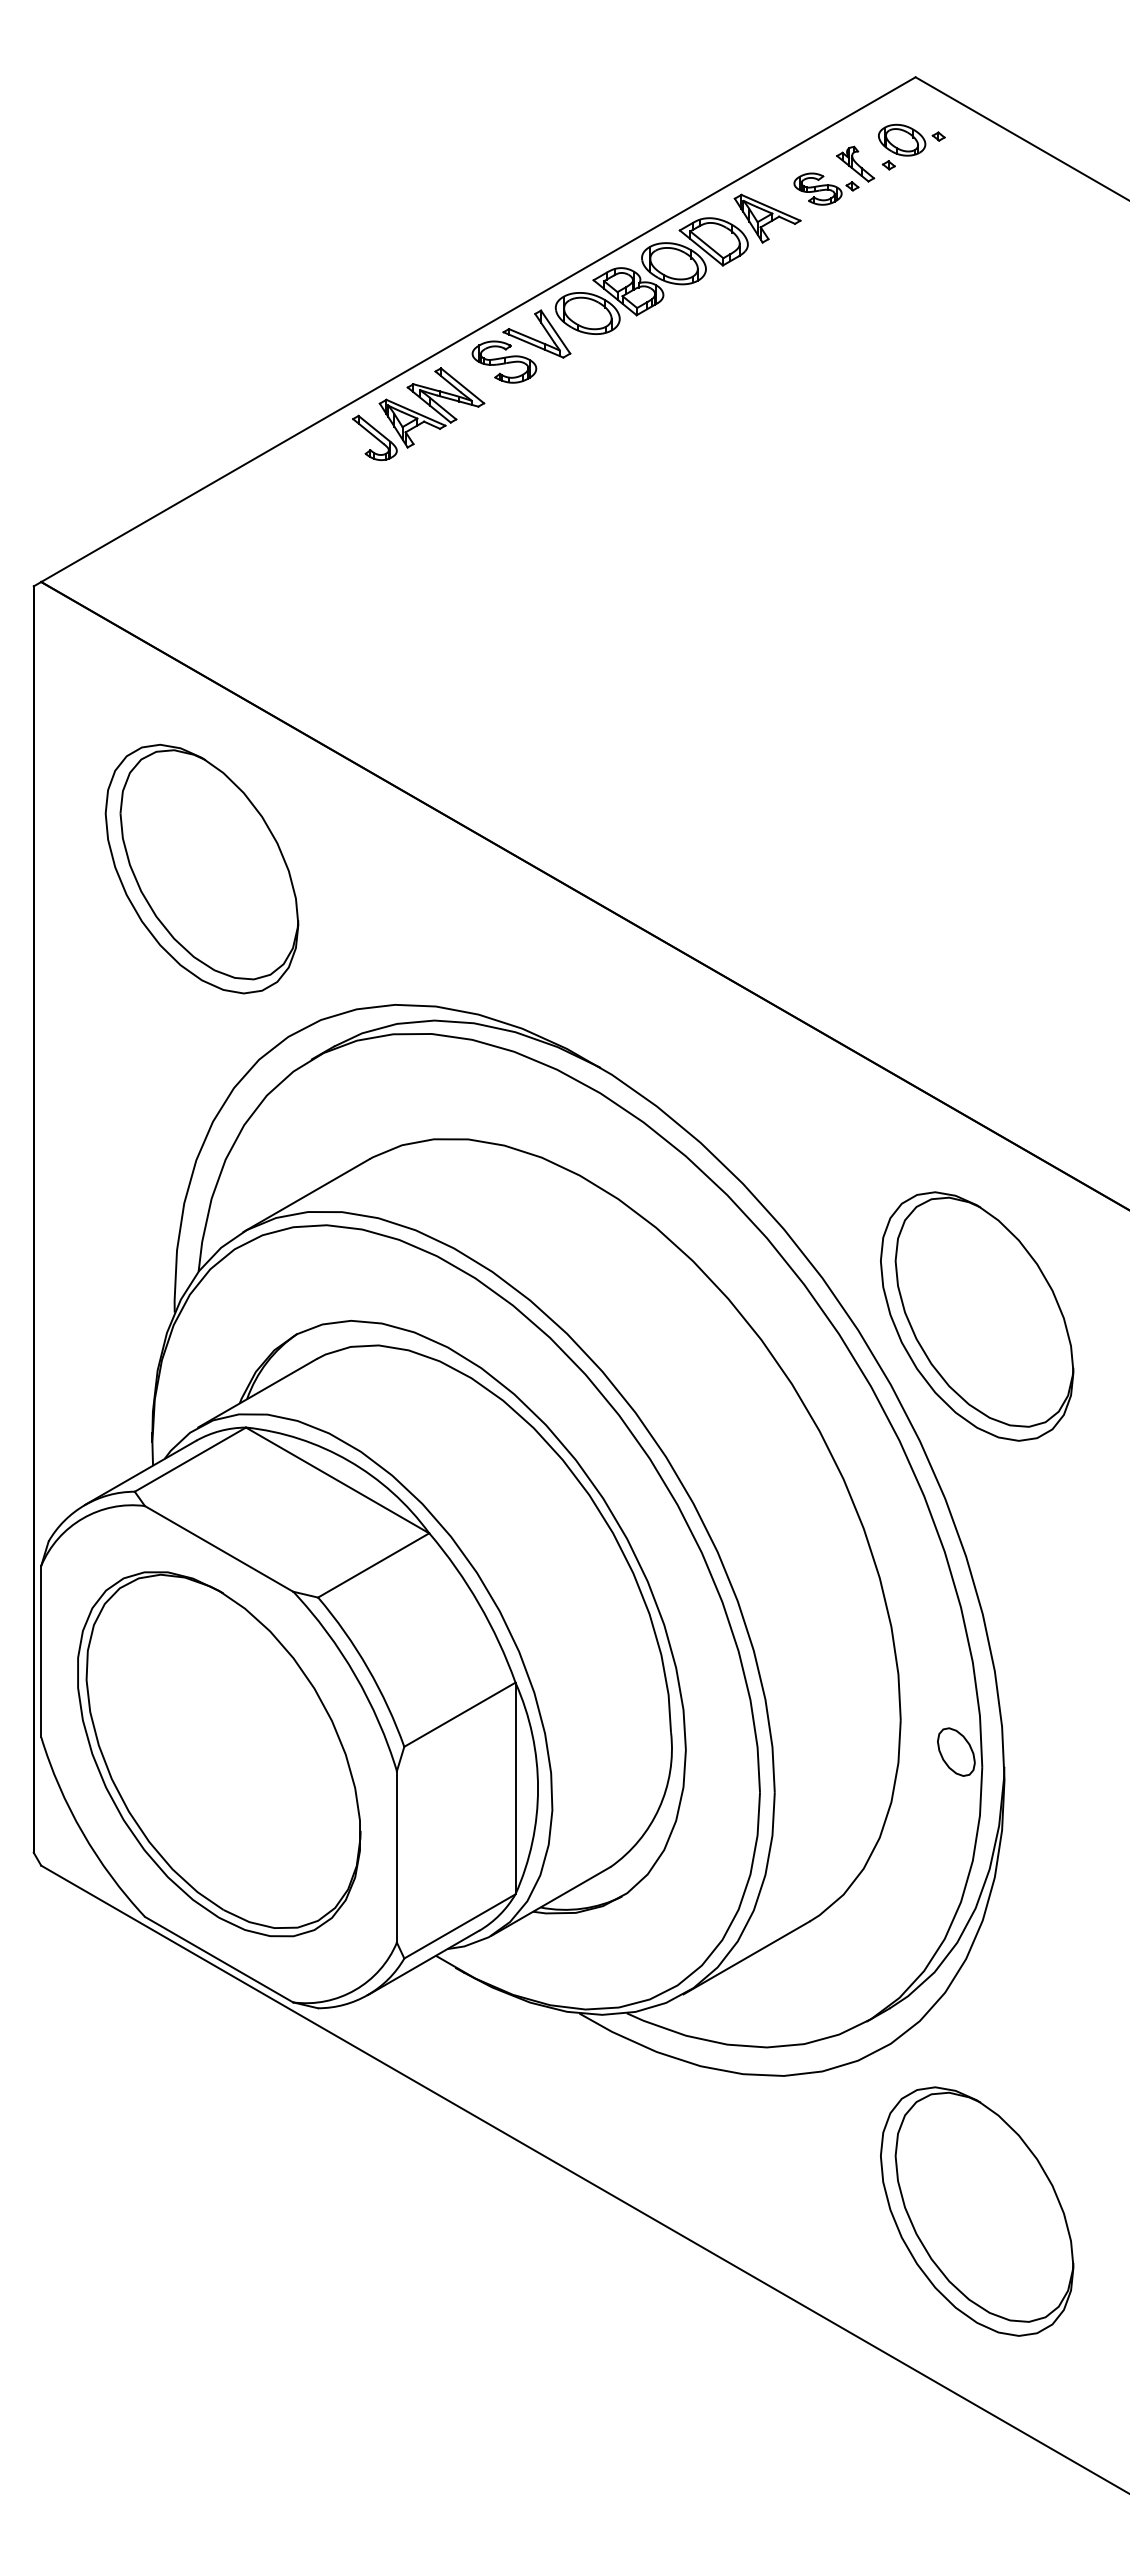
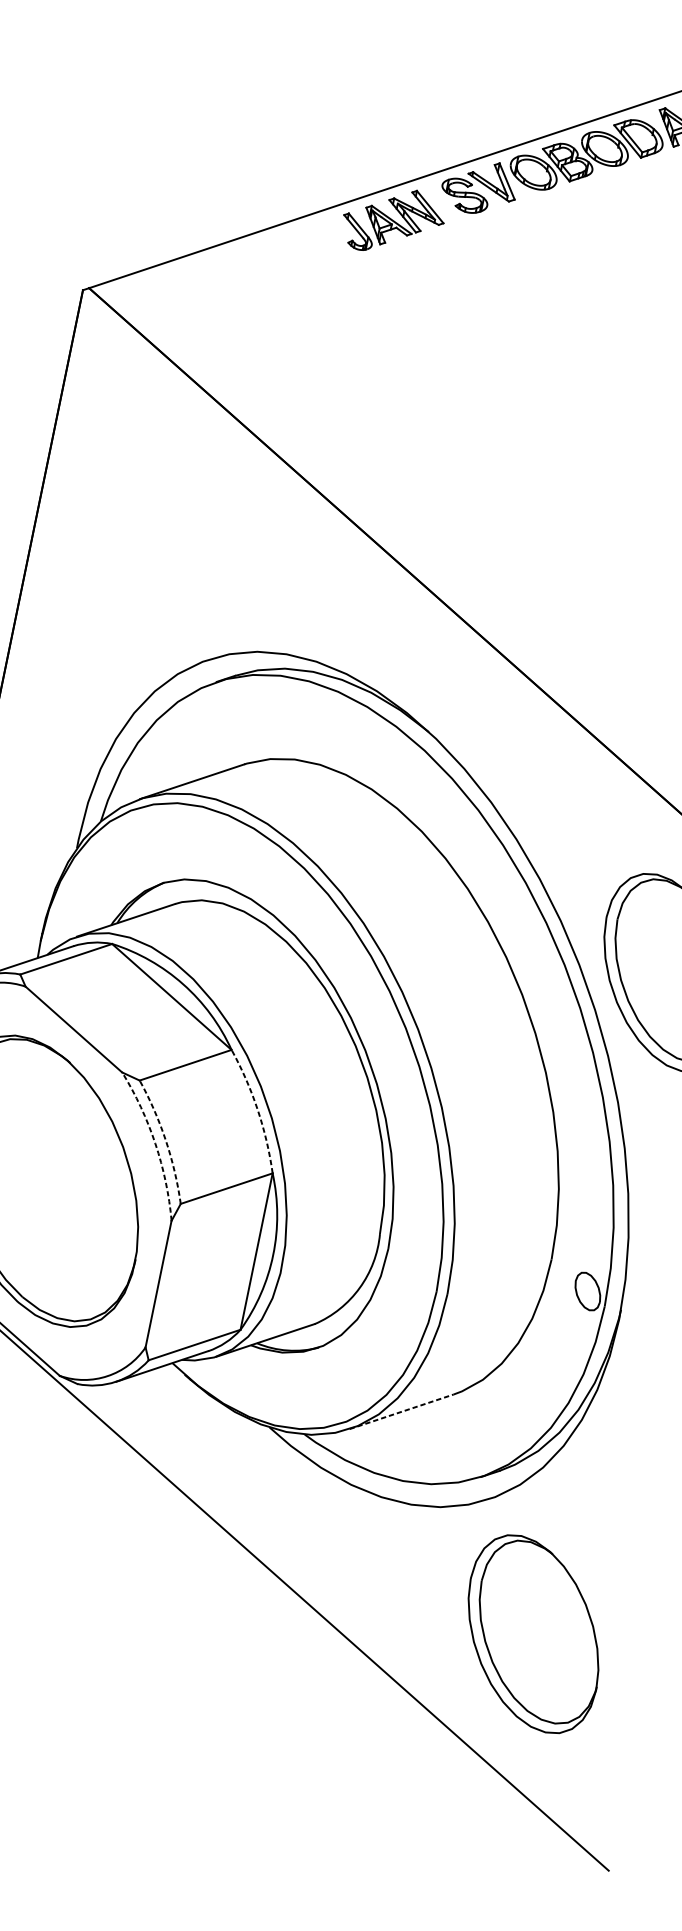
part: (201, 868) -> (164, 524), removed
arc: (479, 1604) -> (257, 1110), solid -> dashed
arc: (367, 1668) -> (165, 1140), solid -> dashed
arc: (355, 1675) -> (155, 1143), solid -> dashed
line: (746, 1957) -> (401, 1411), solid -> dashed

